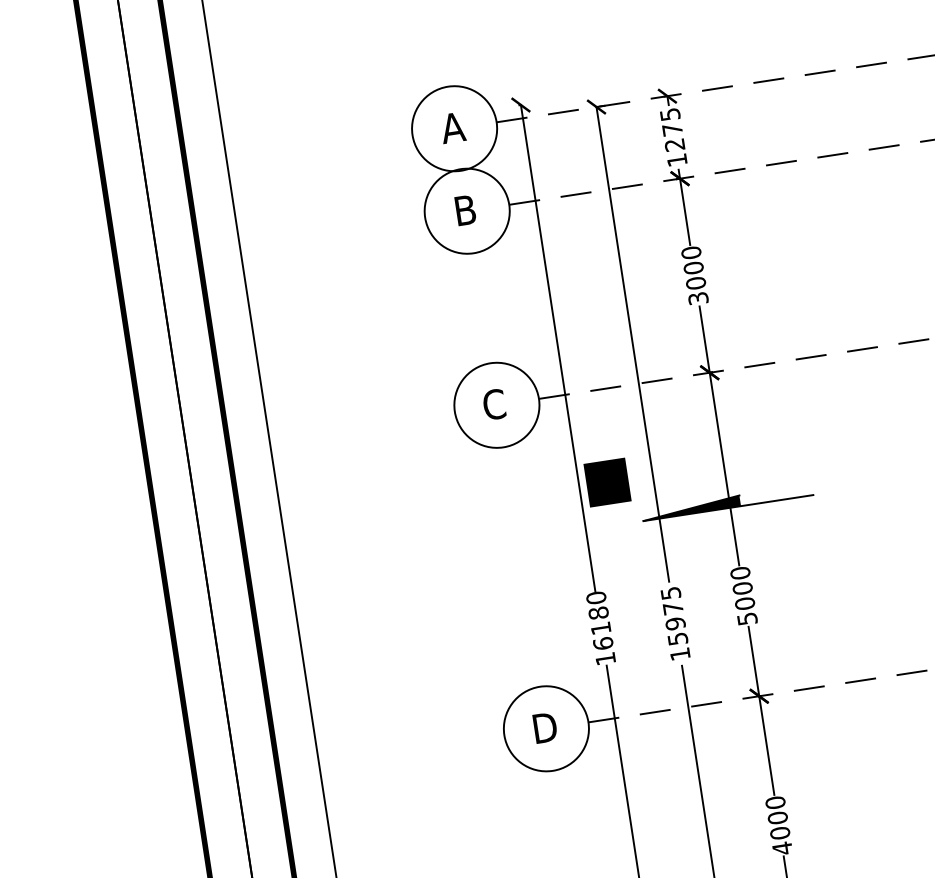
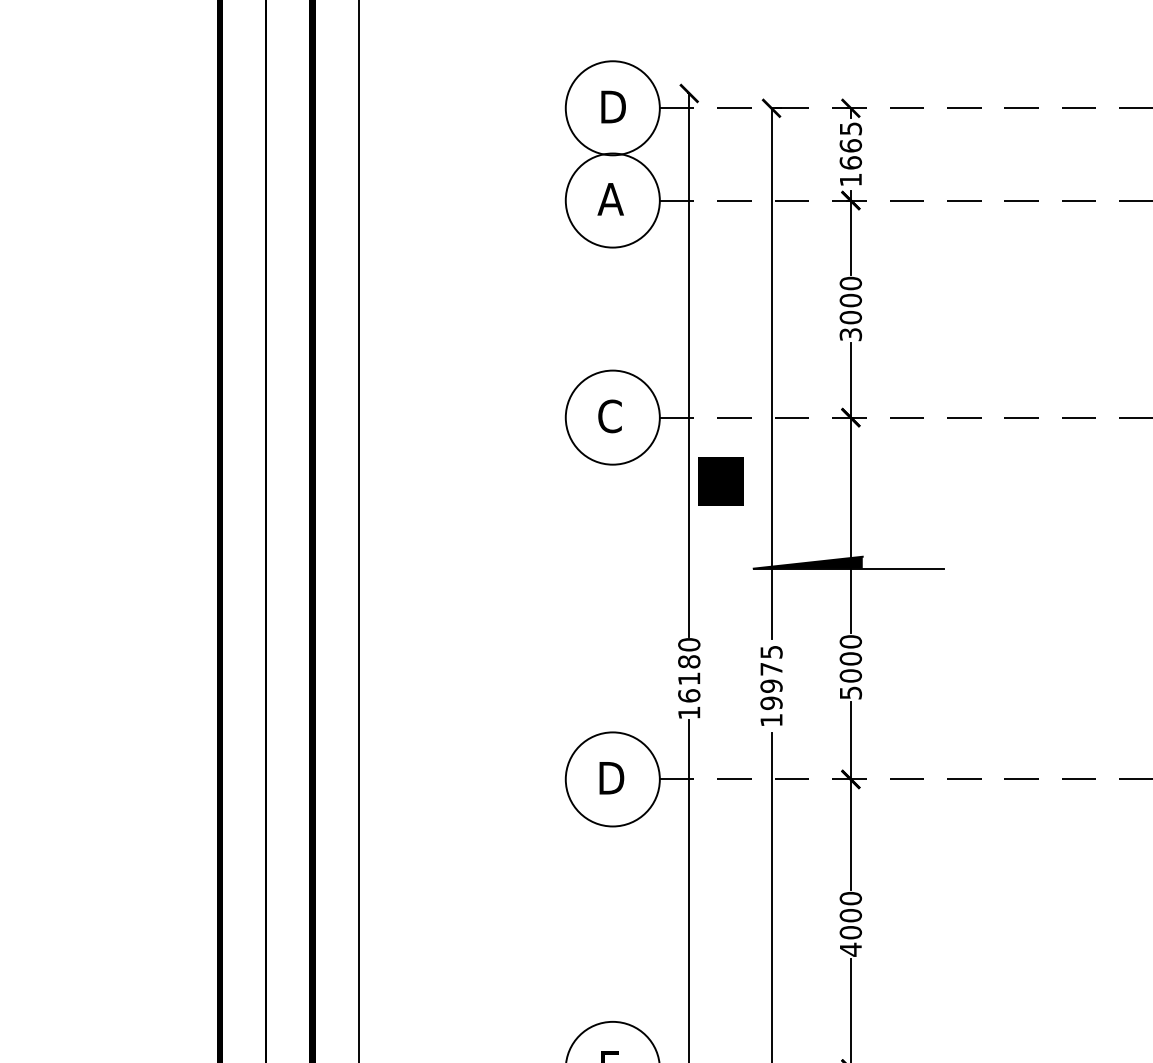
text: (453, 127) -> (611, 106), A -> D
text: (673, 137) -> (850, 154), 1275 -> 1665
text: (464, 210) -> (610, 199), B -> A
text: (607, 482) -> (720, 481), moved
text: (677, 639) -> (771, 703), 15975 -> 19975

